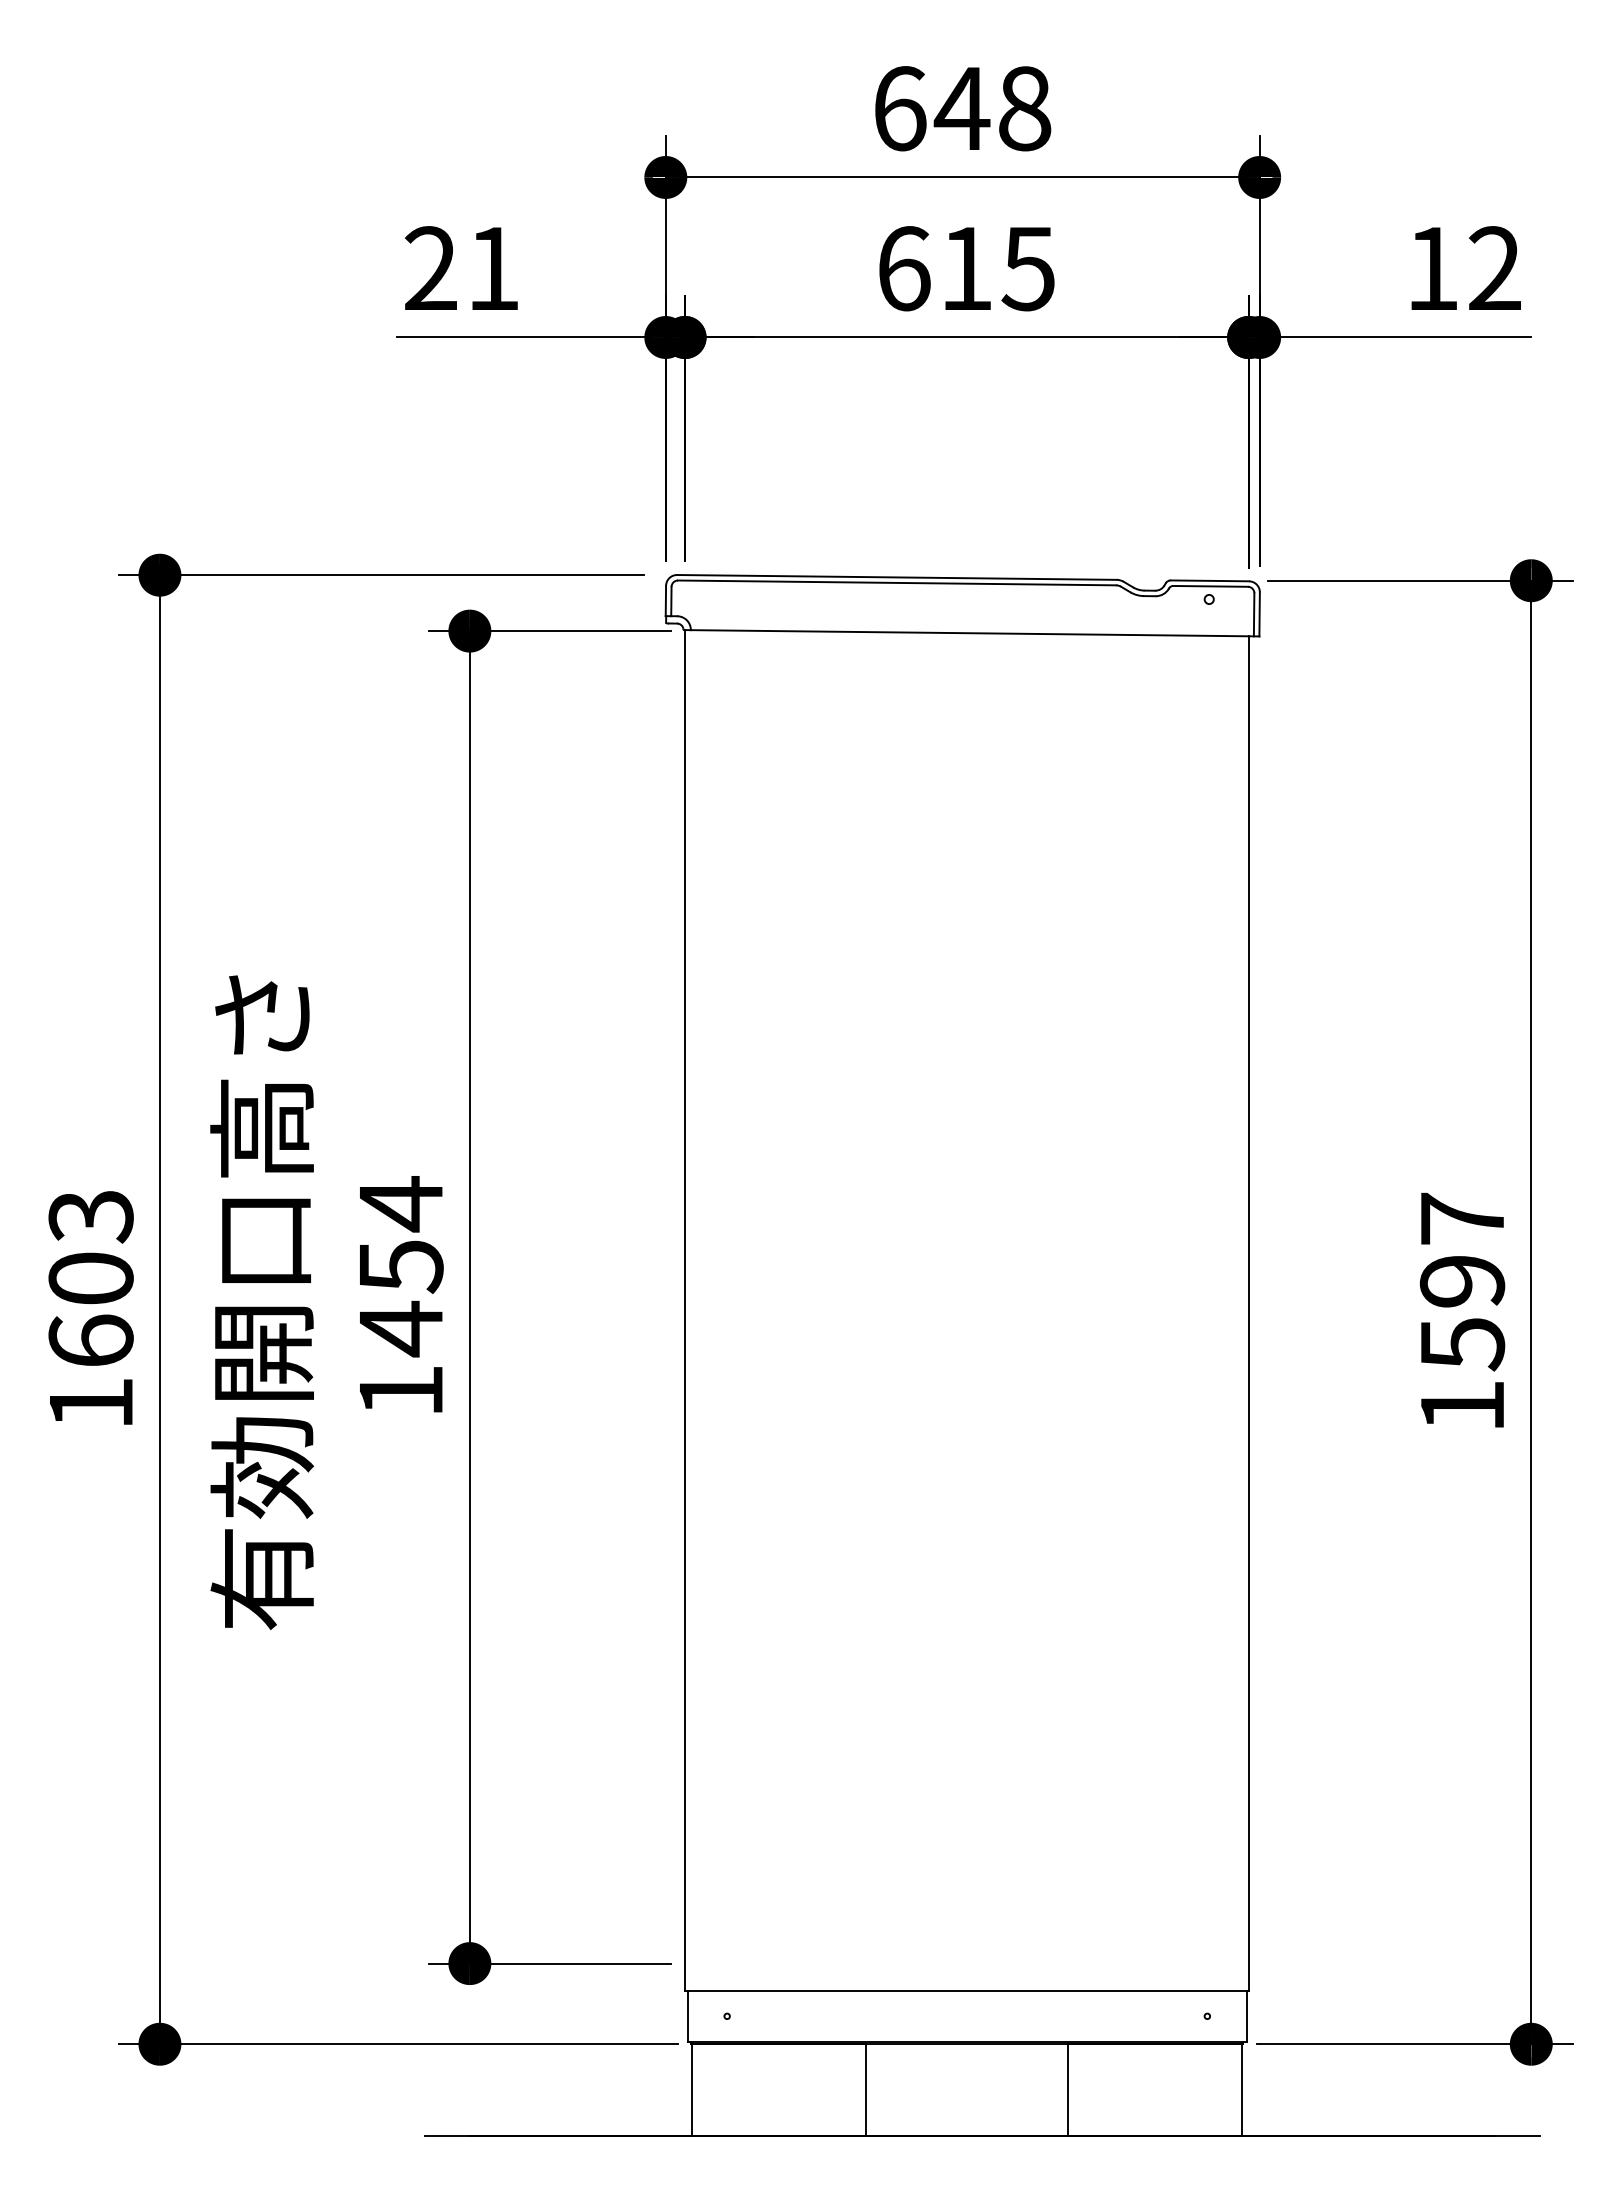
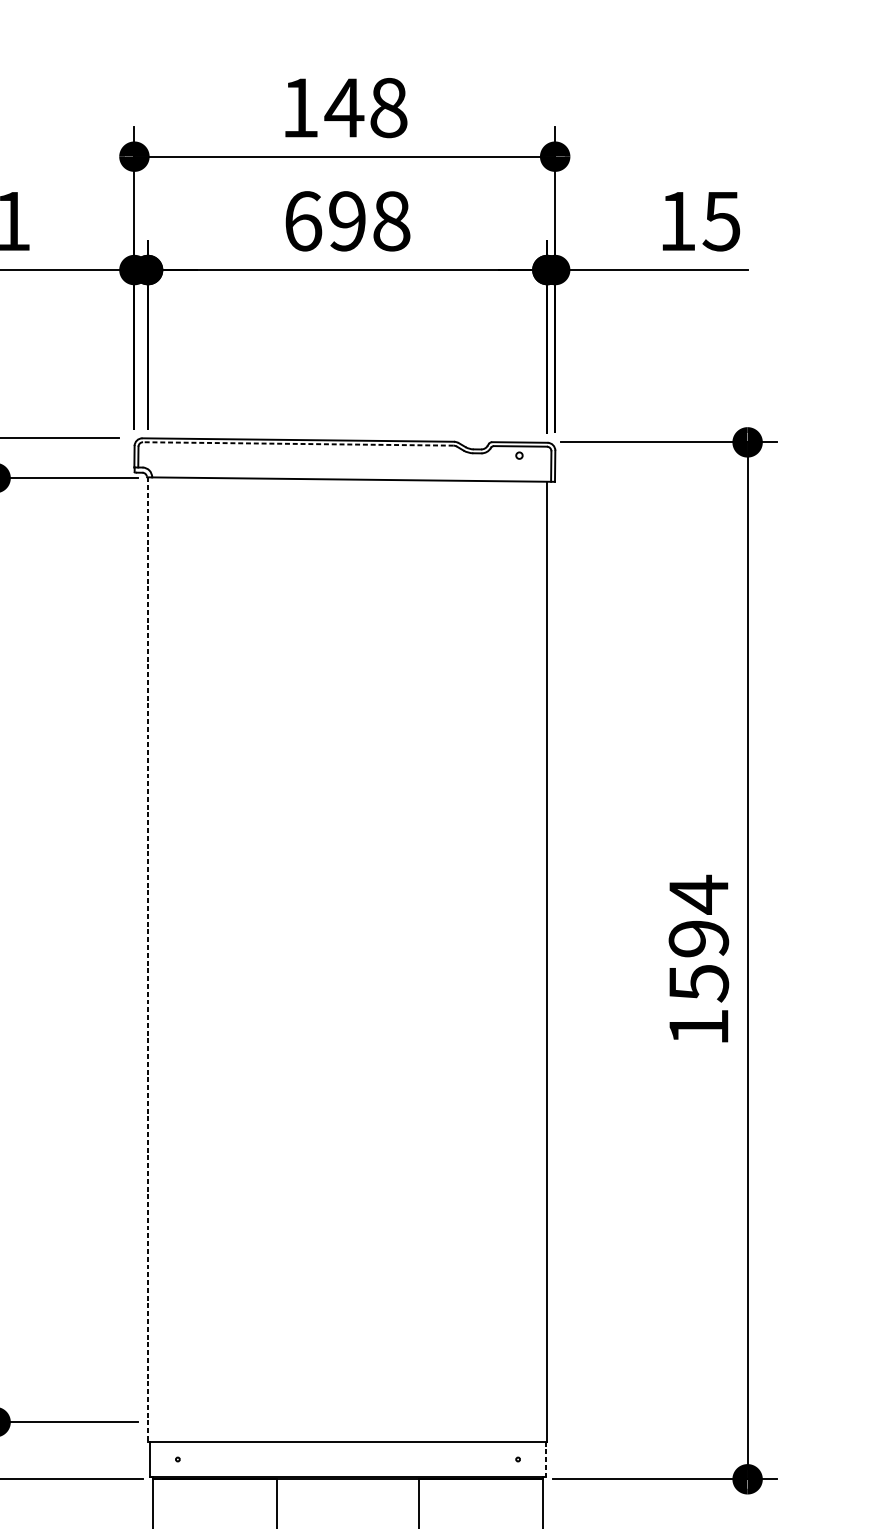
text: (900, 108) -> (300, 107), 648 -> 148
text: (997, 268) -> (369, 221), 615 -> 698
text: (1493, 268) -> (720, 221), 12 -> 15
line: (896, 582) -> (297, 443), solid -> dashed
text: (1462, 1219) -> (698, 894), 1597 -> 1594
line: (685, 1310) -> (148, 959), solid -> dashed
line: (1246, 2016) -> (545, 1459), solid -> dashed

